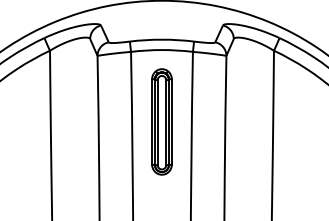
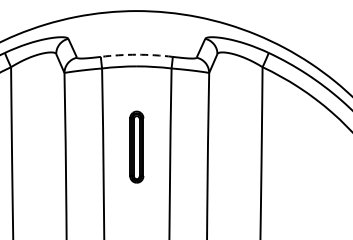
arc: (161, 39) -> (136, 54), solid -> dashed
part: (161, 121) -> (136, 146), size x0.6

